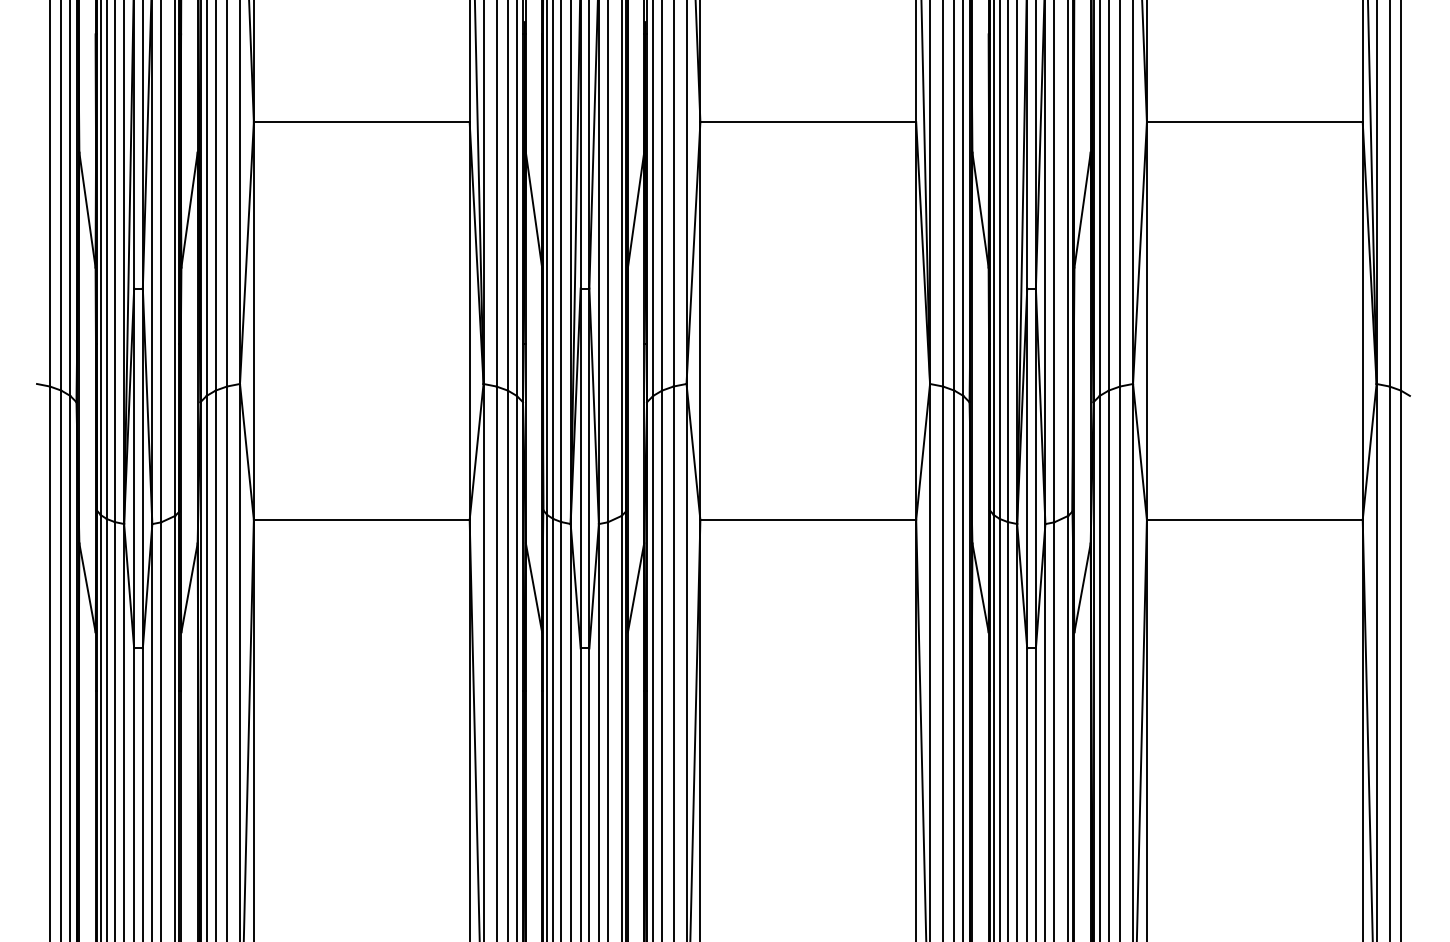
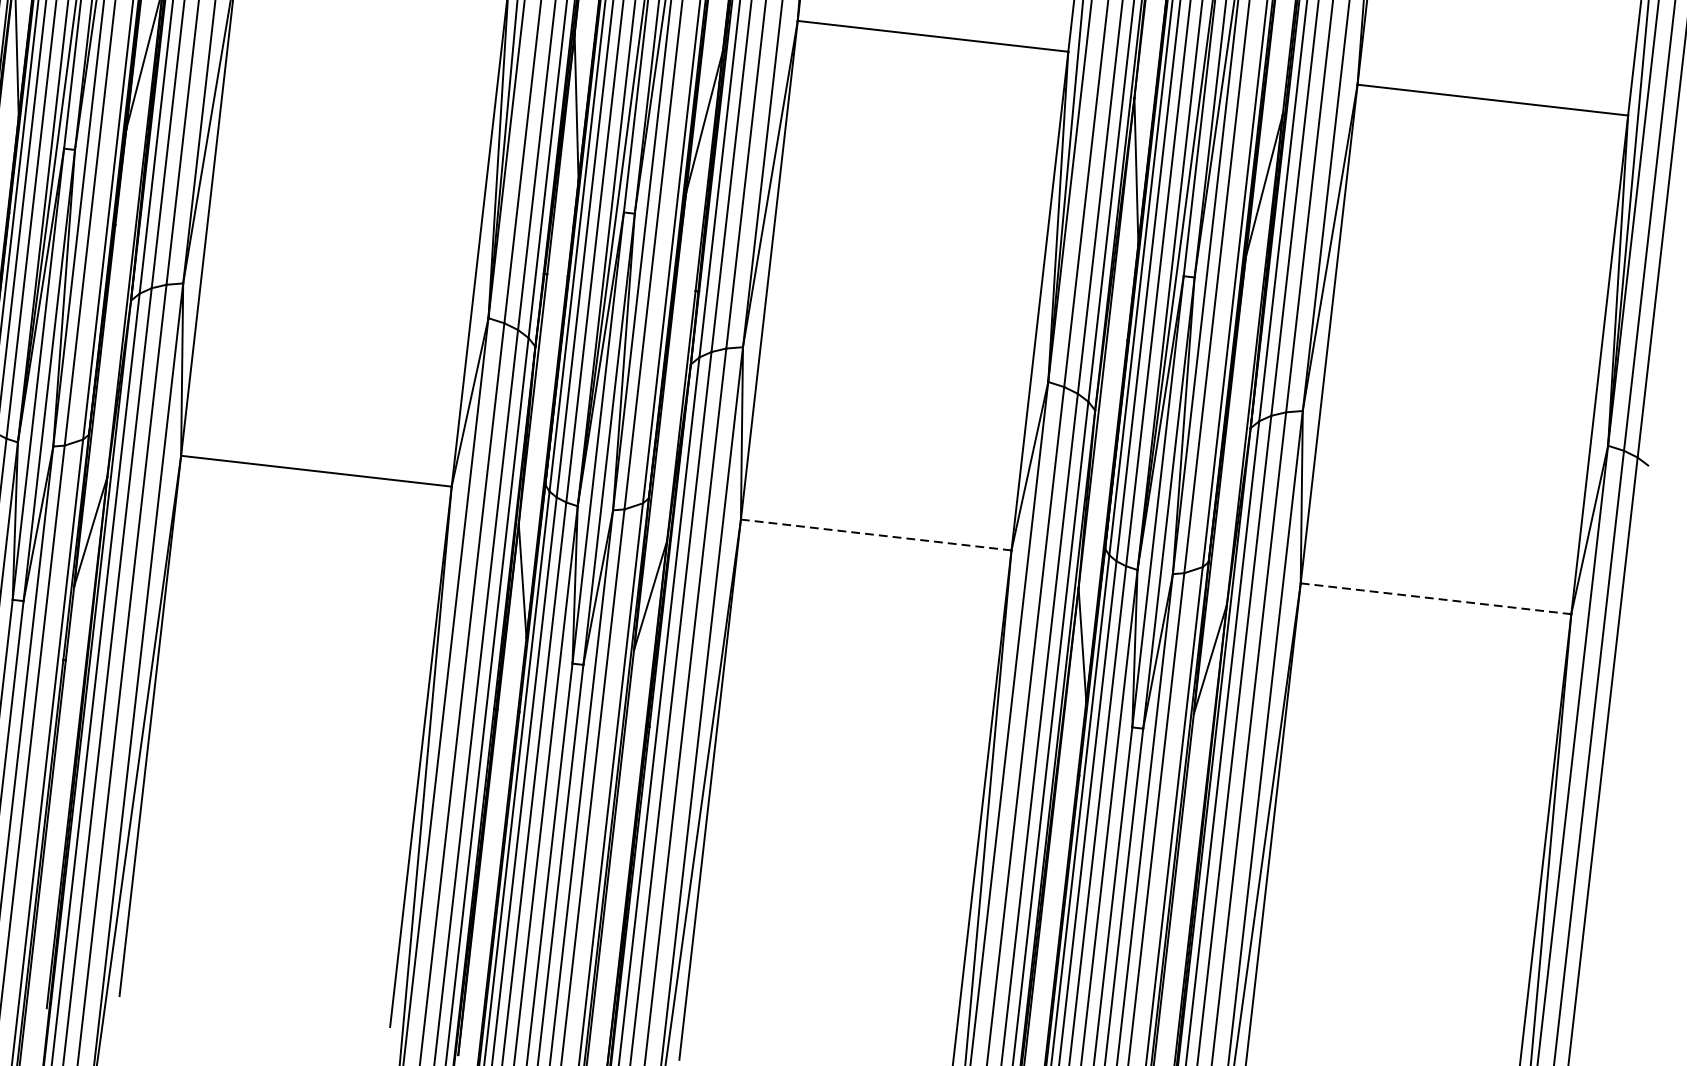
line: (808, 519) -> (876, 534), solid -> dashed
line: (1254, 519) -> (1435, 598), solid -> dashed

